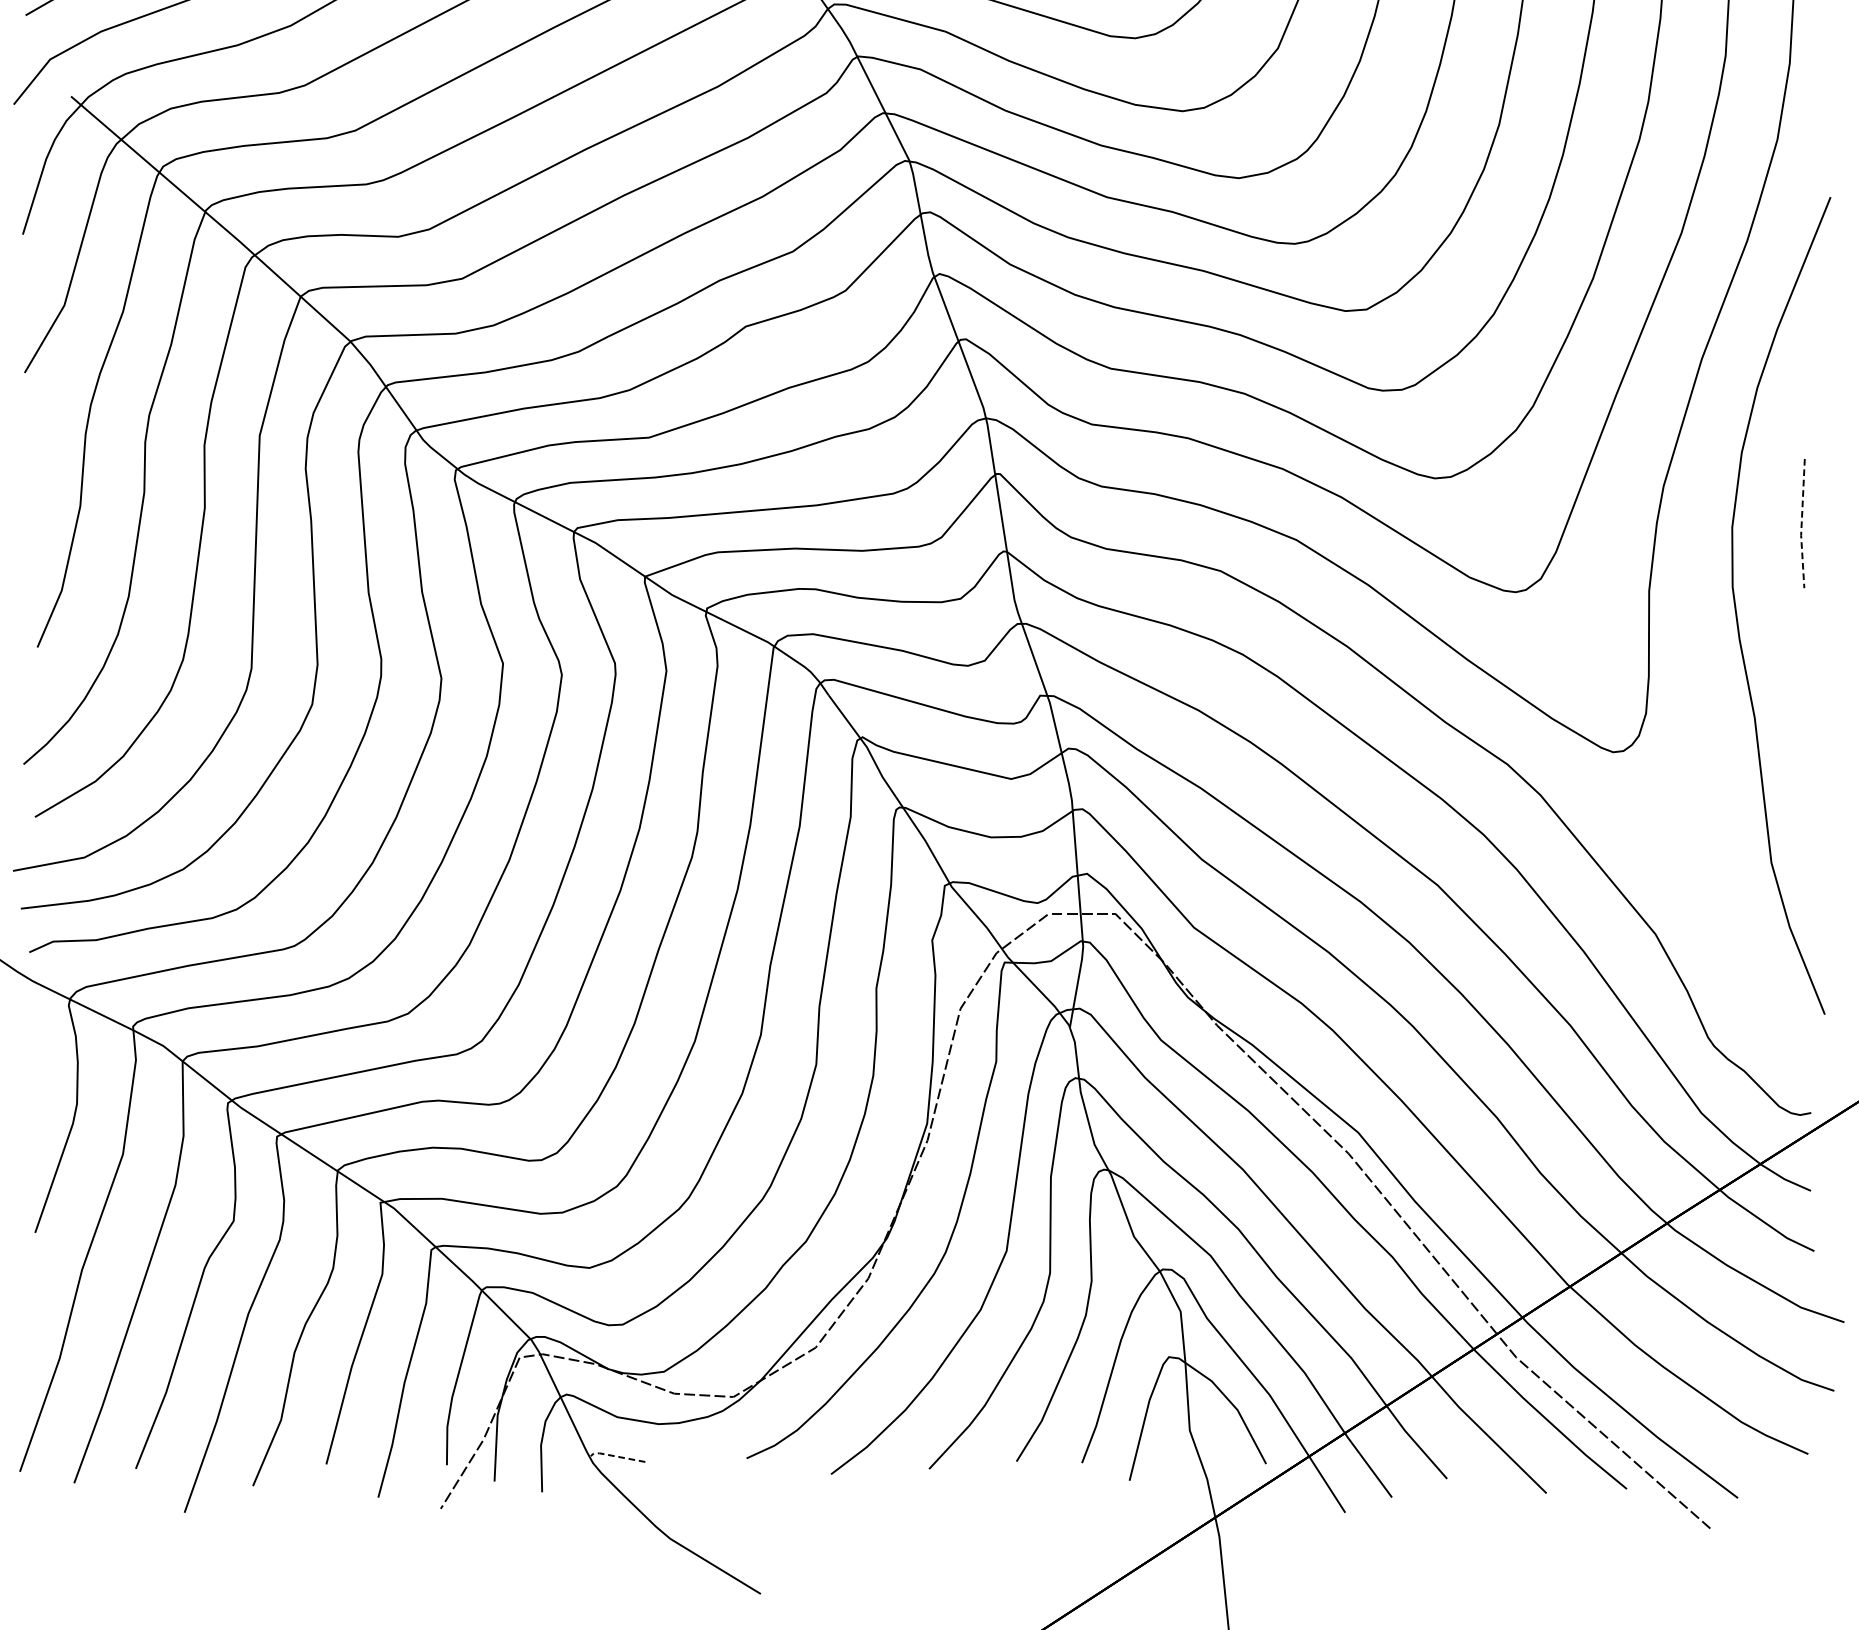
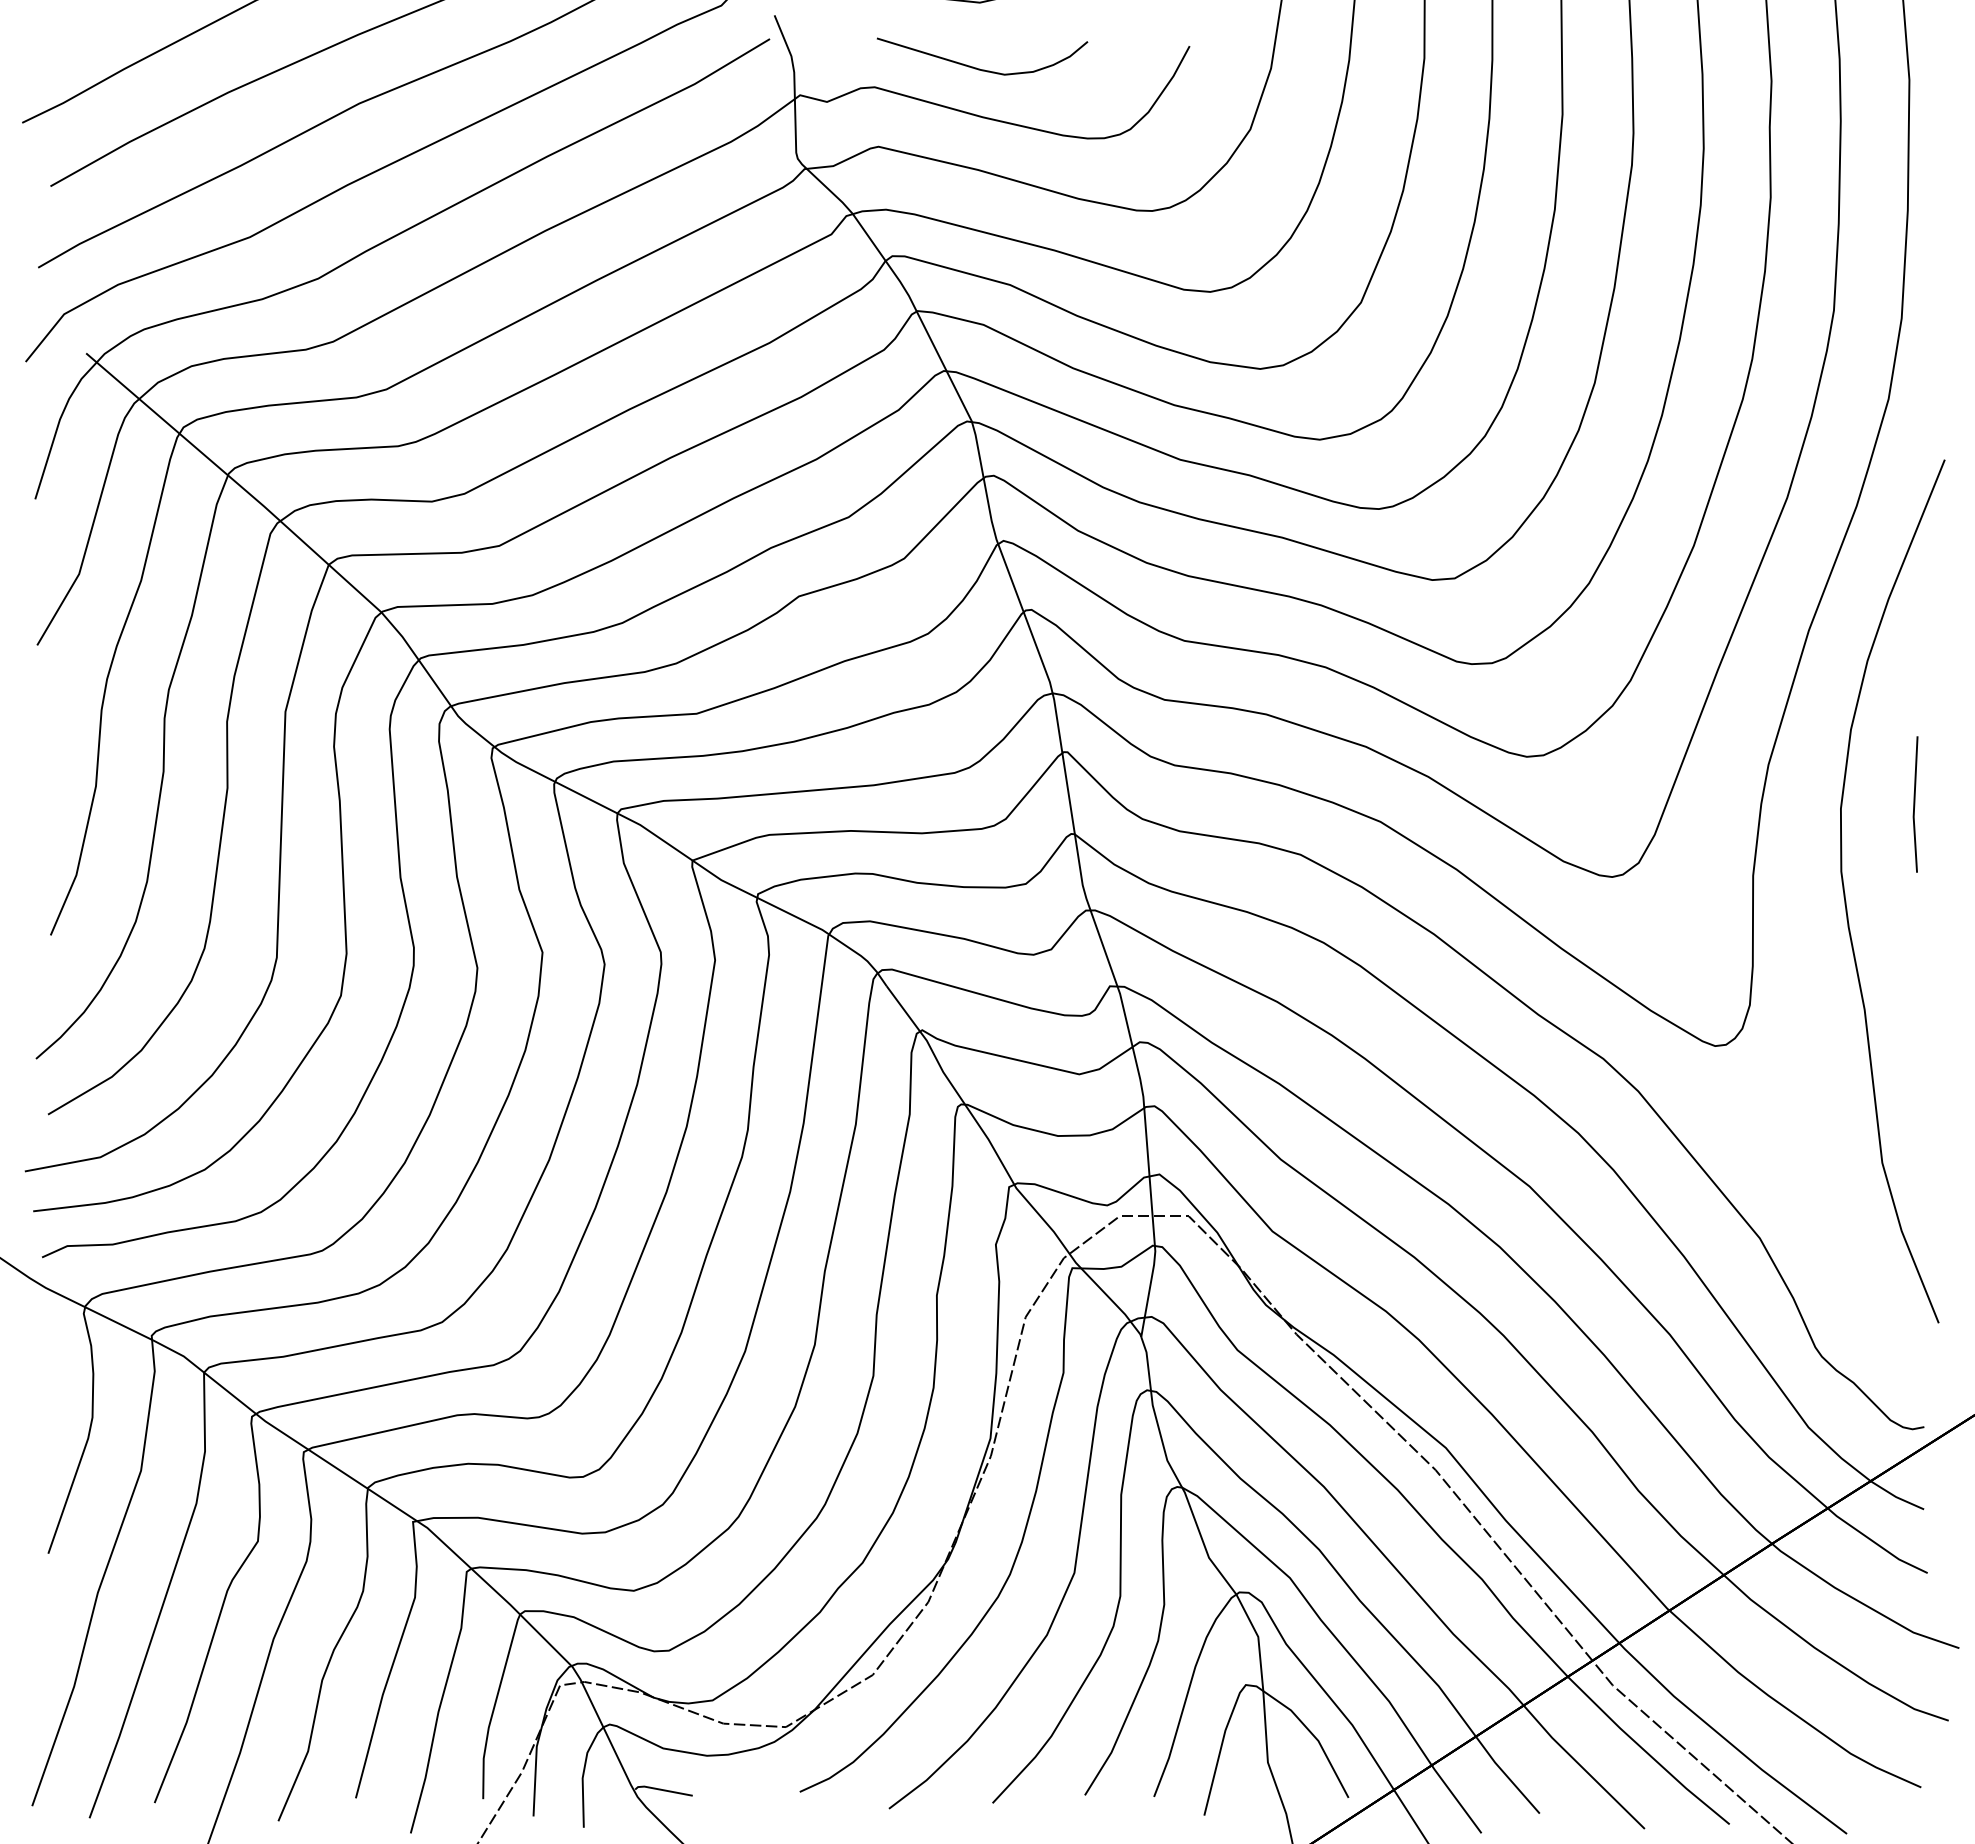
line: (1801, 524) -> (1914, 805), dashed -> solid
line: (615, 1456) -> (661, 1789), dashed -> solid

